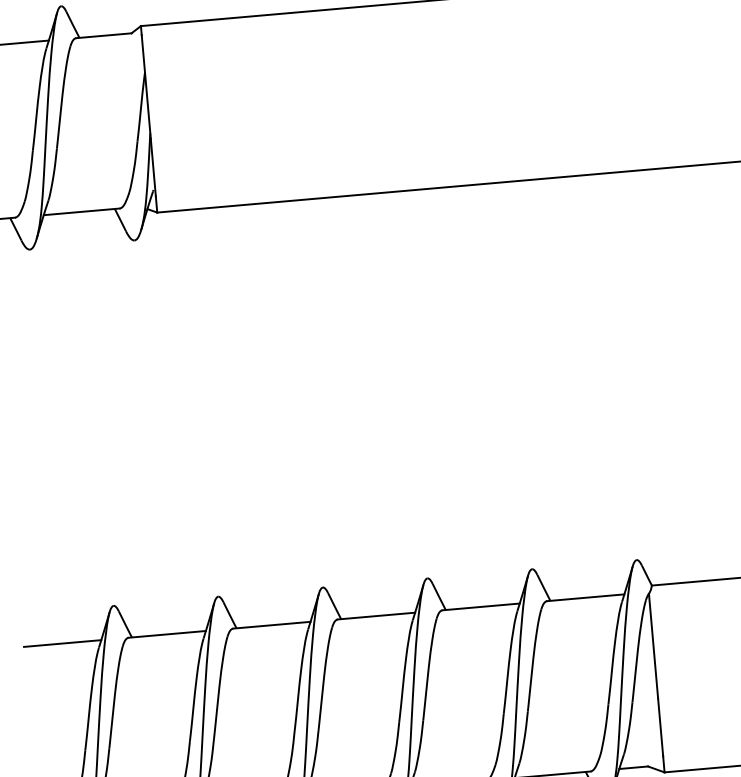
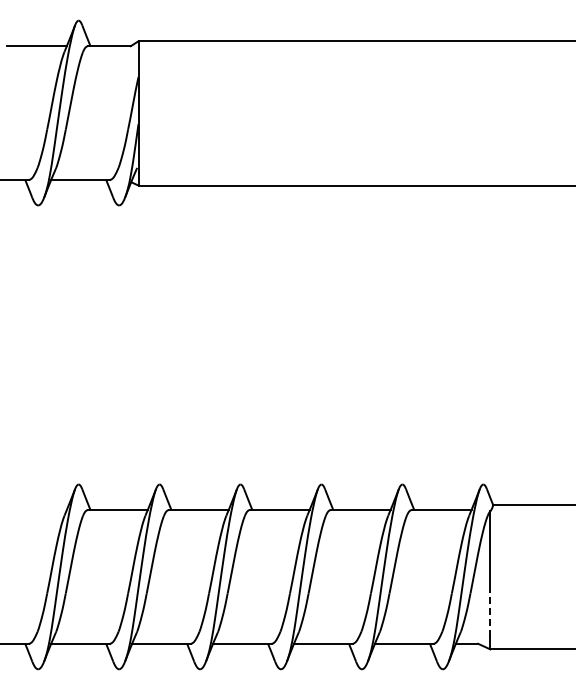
line: (62, 644) -> (36, 510), removed
line: (660, 727) -> (490, 614), solid -> dashed

